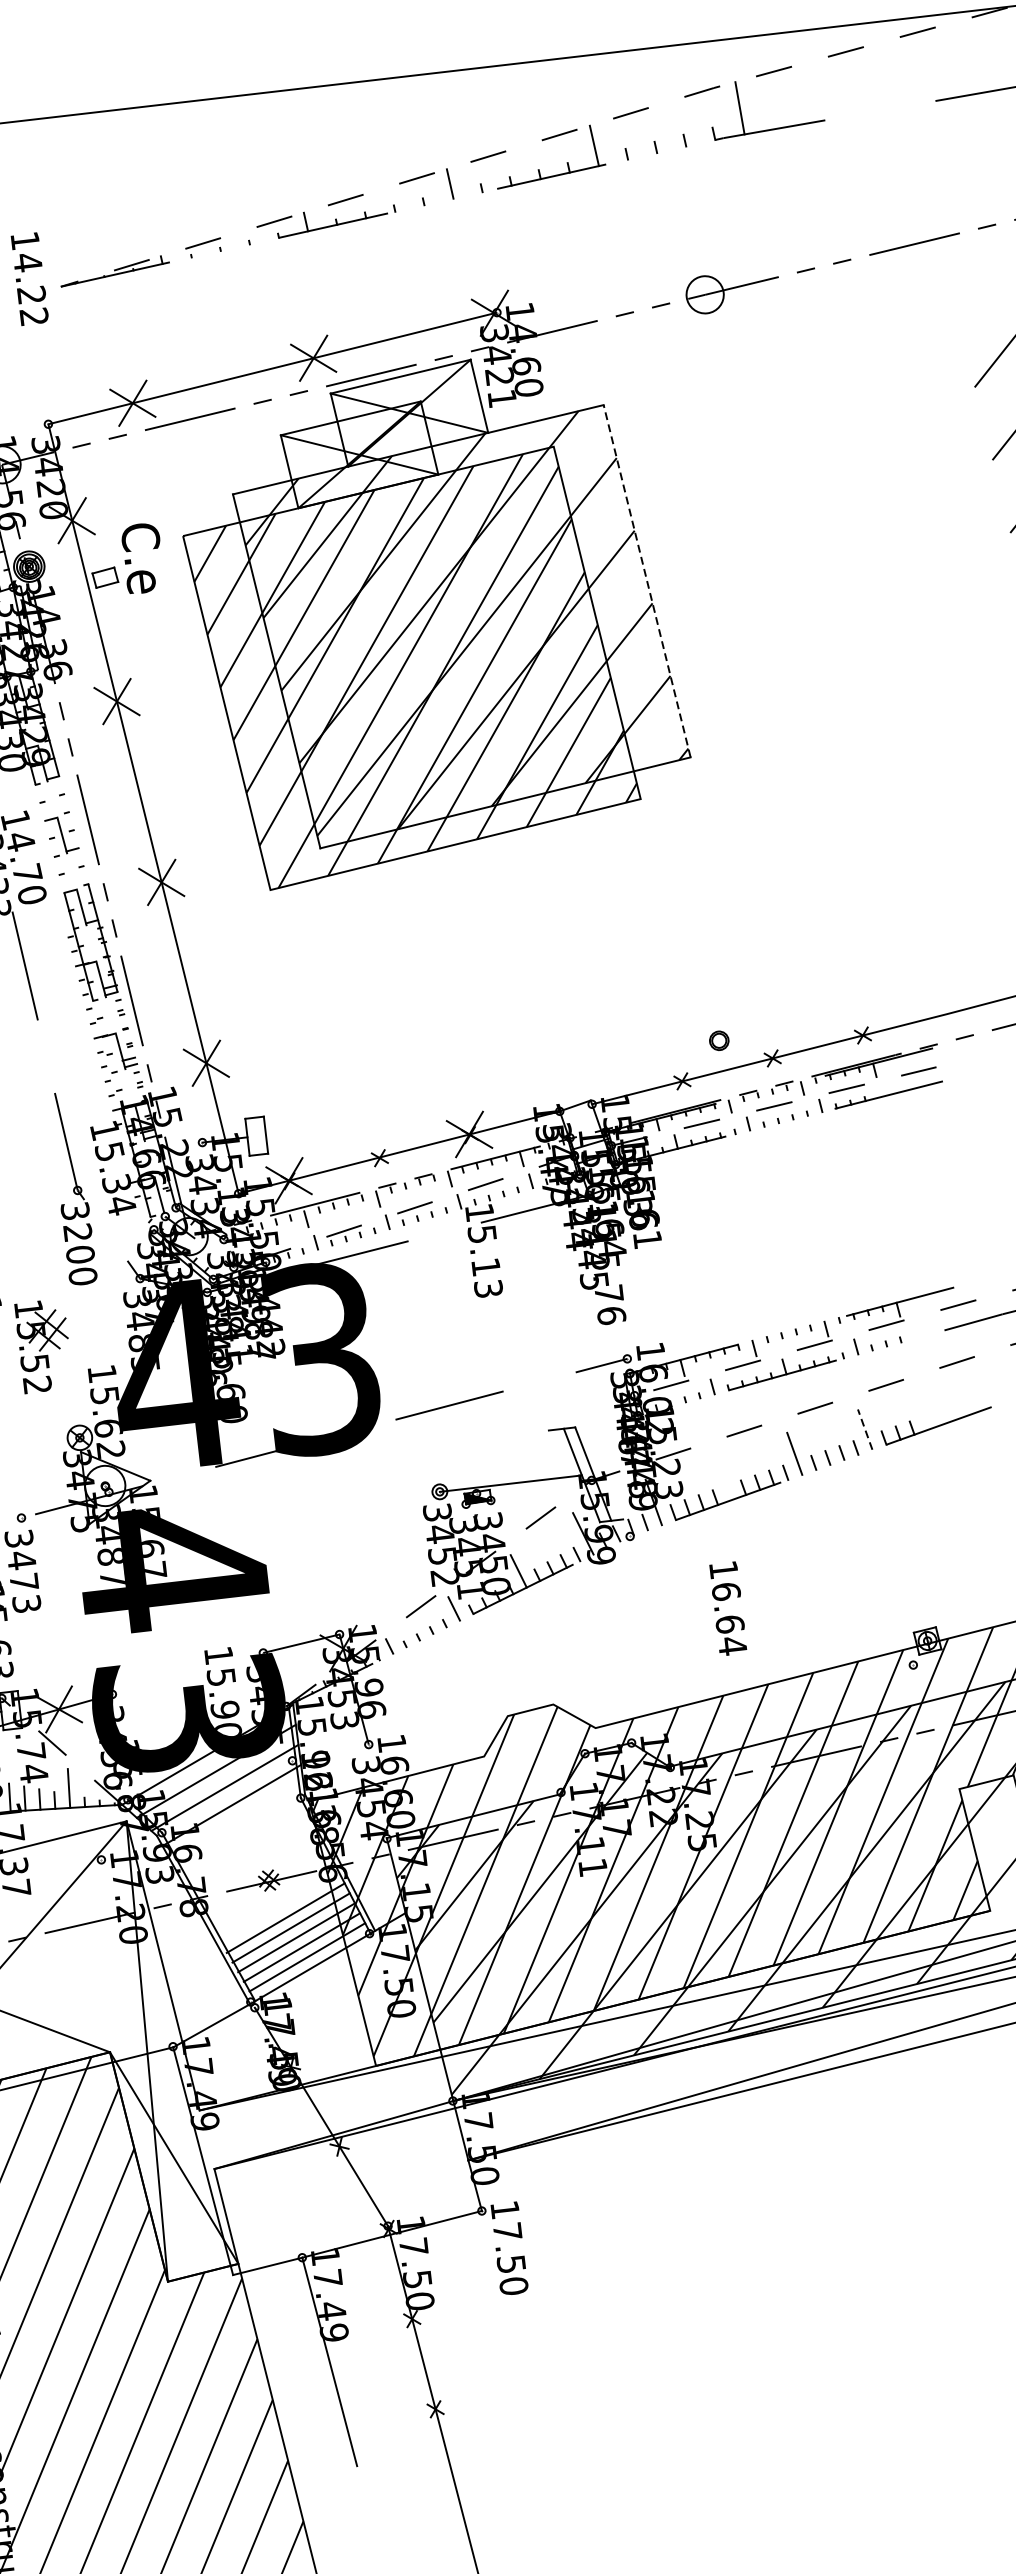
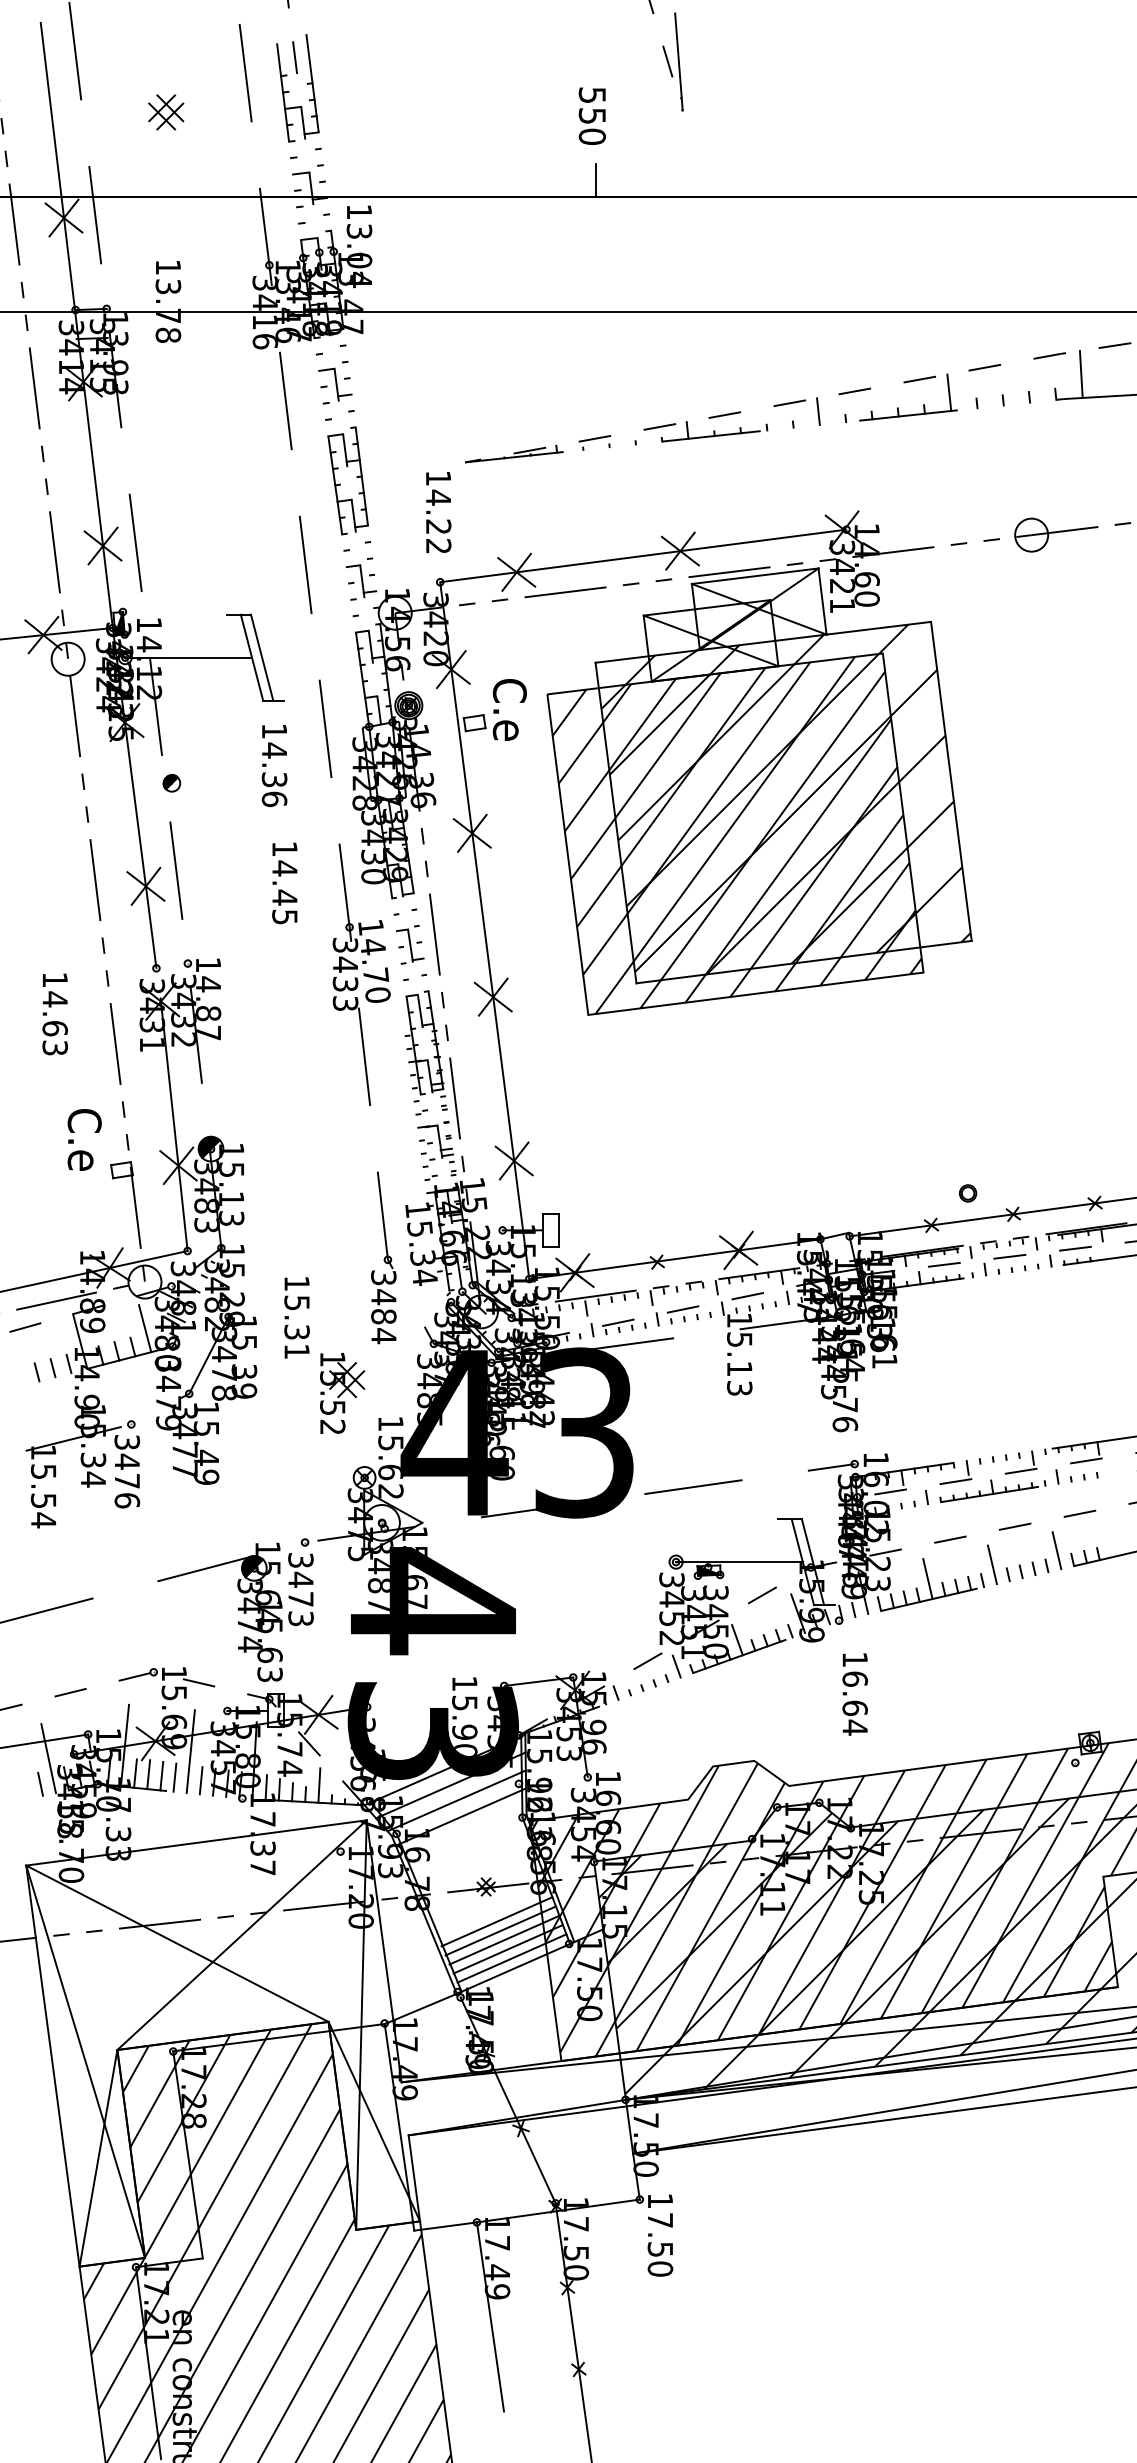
text: (29, 279) -> (438, 512), moved
line: (647, 581) -> (951, 781), dashed -> solid
text: (80, 1254) -> (383, 1316), 3200 -> 3484
line: (864, 1429) -> (1056, 1550), dashed -> solid
line: (723, 1478) -> (927, 1579), added
text: (727, 1608) -> (854, 1694), moved

